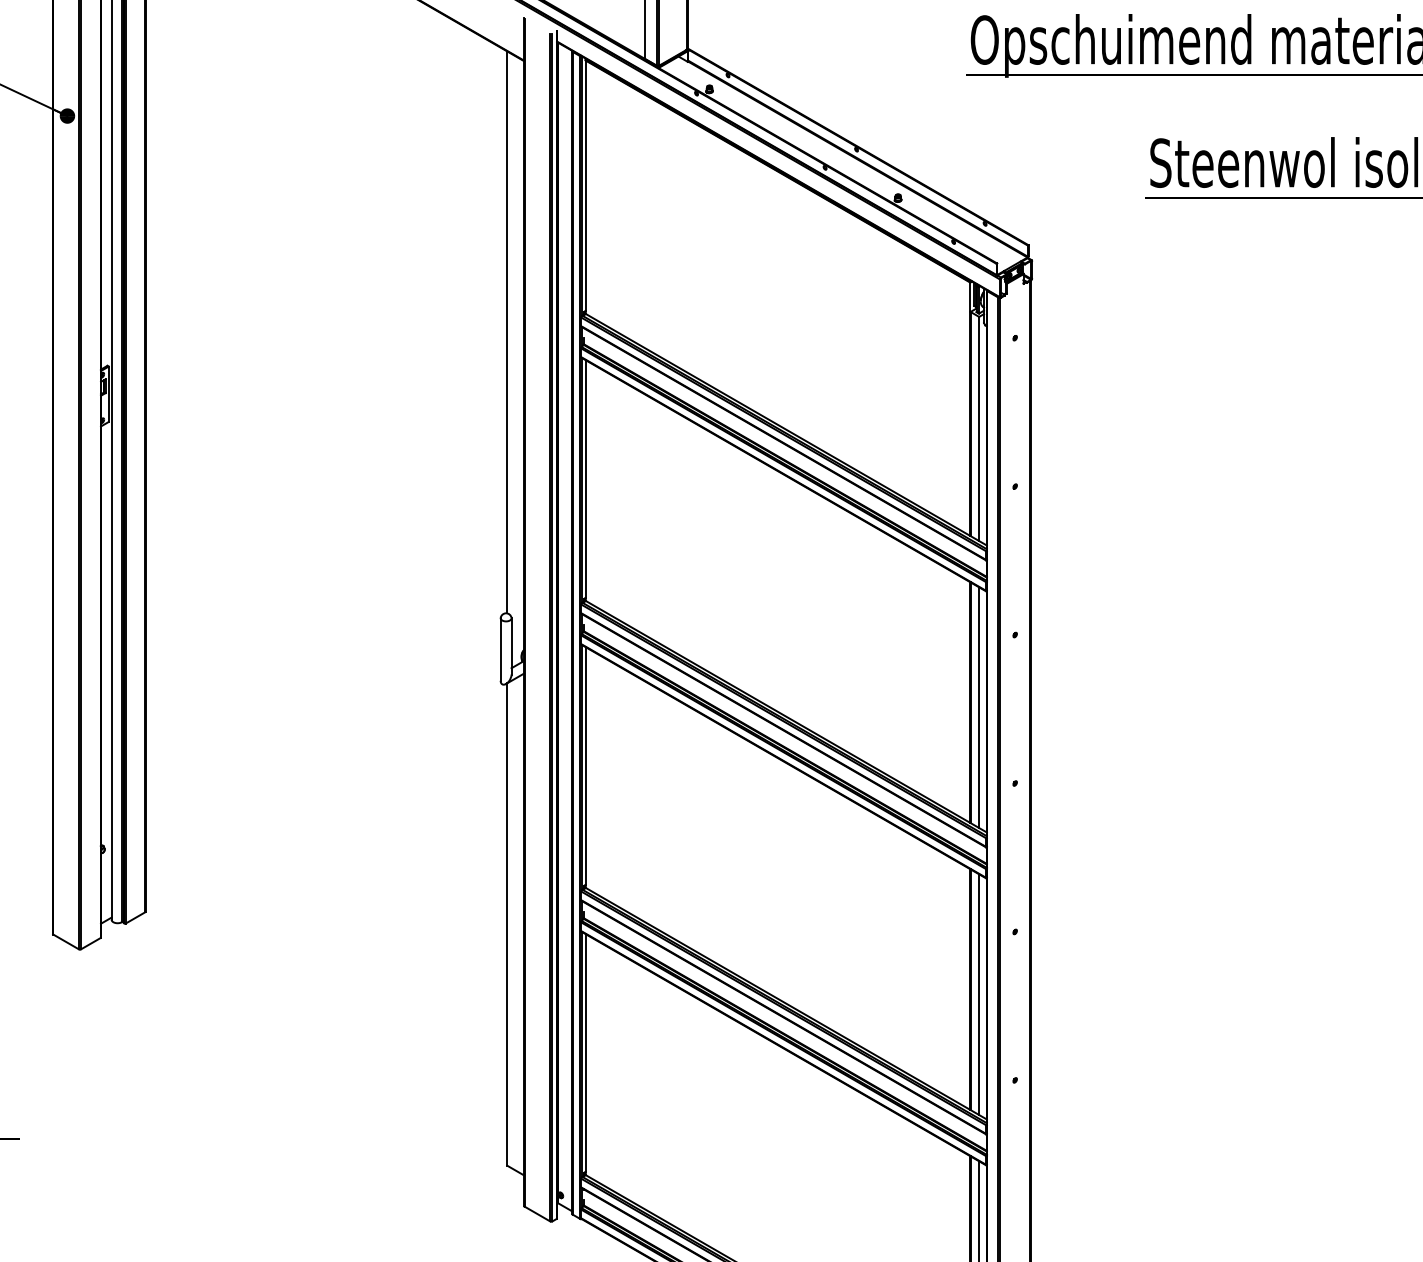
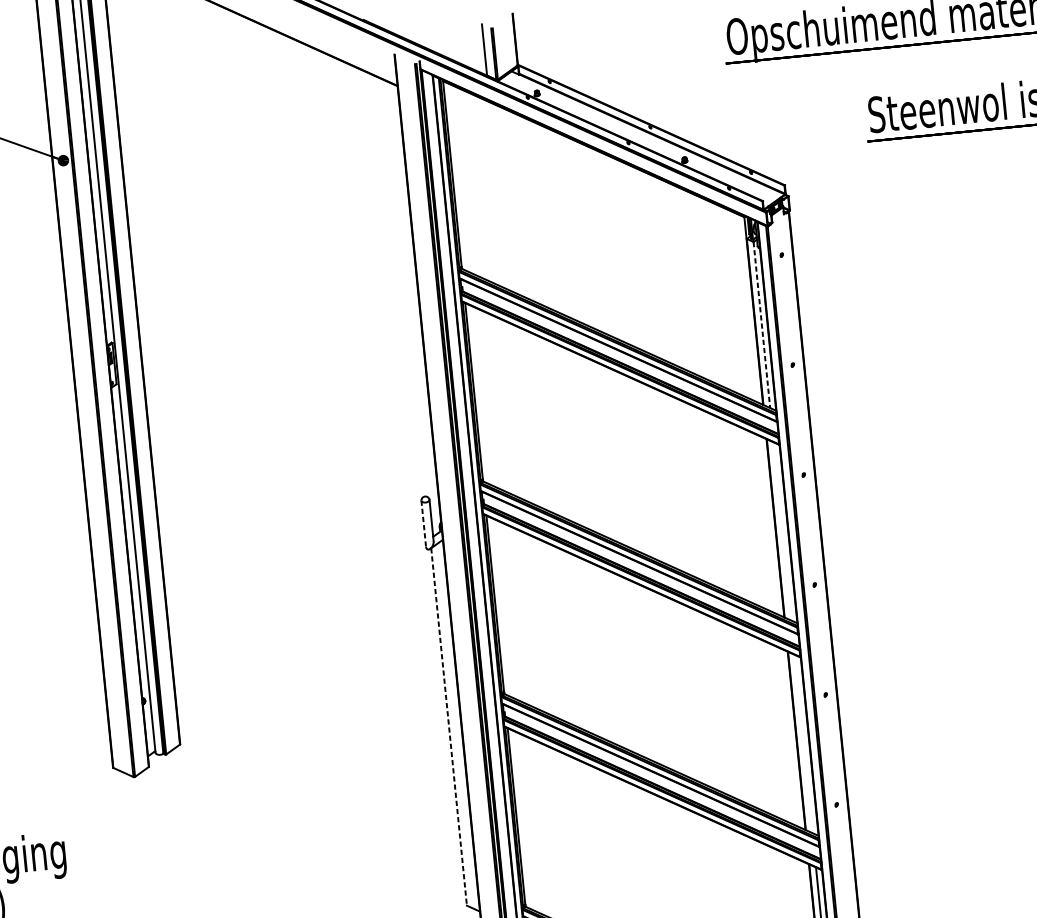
line: (507, 332) -> (405, 288), removed
line: (979, 429) -> (762, 325), solid -> dashed
line: (500, 650) -> (423, 524), solid -> dashed
line: (979, 707) -> (782, 531), removed
line: (507, 925) -> (449, 727), solid -> dashed
line: (979, 994) -> (803, 743), removed

